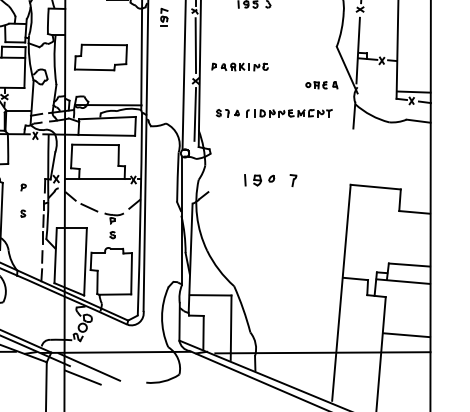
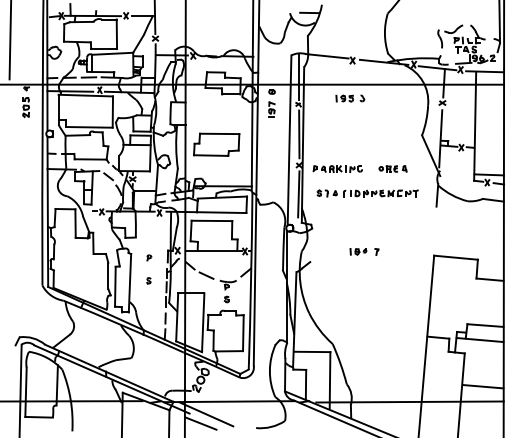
part: (239, 66) -> (337, 168), moved
part: (321, 84) -> (392, 168), moved
part: (270, 180) -> (364, 251), size x0.62

